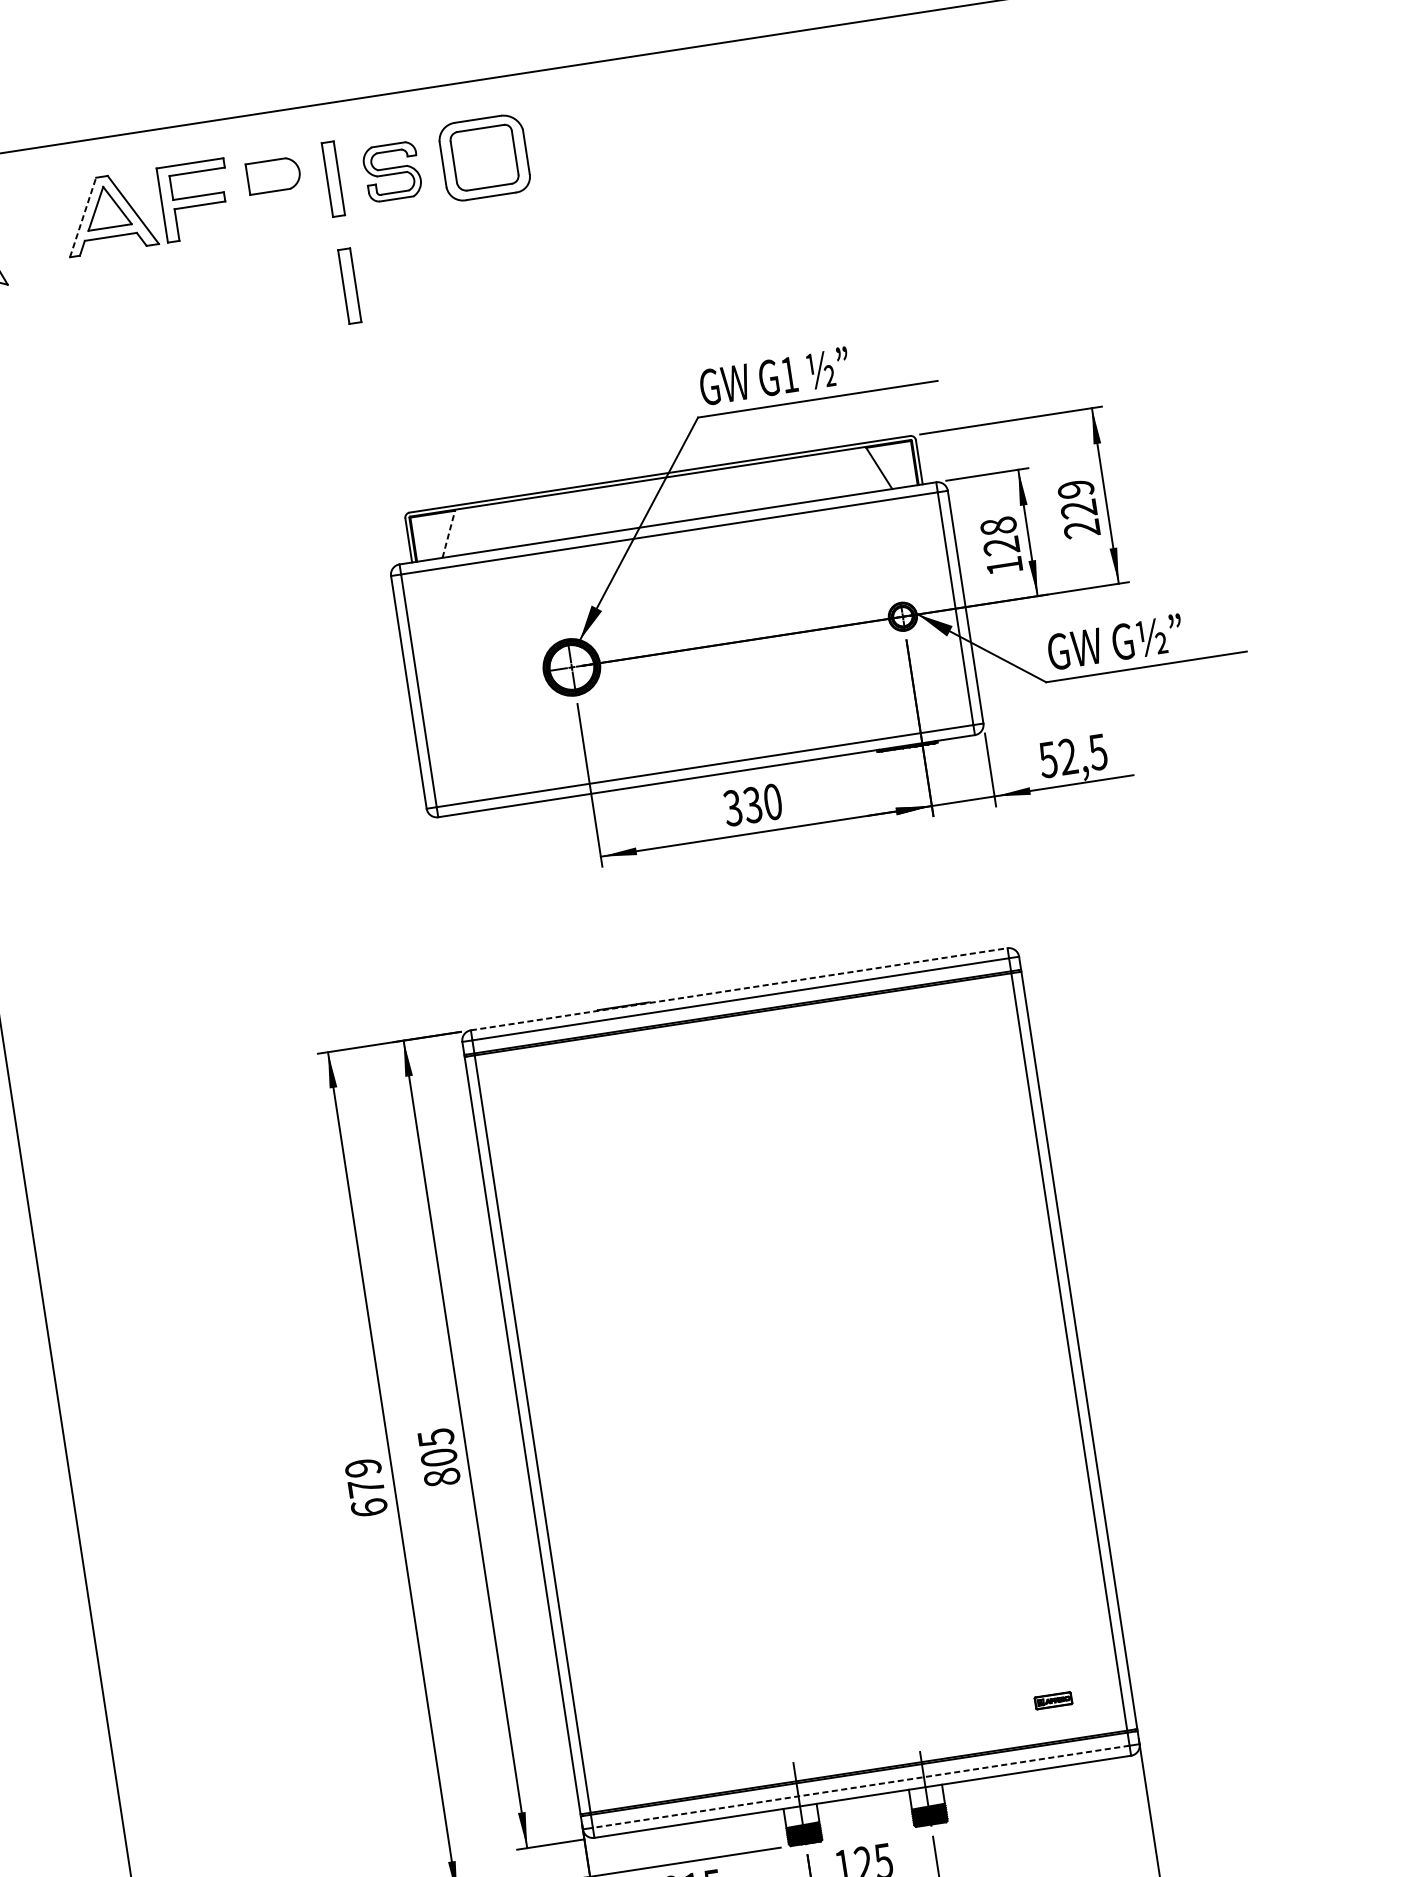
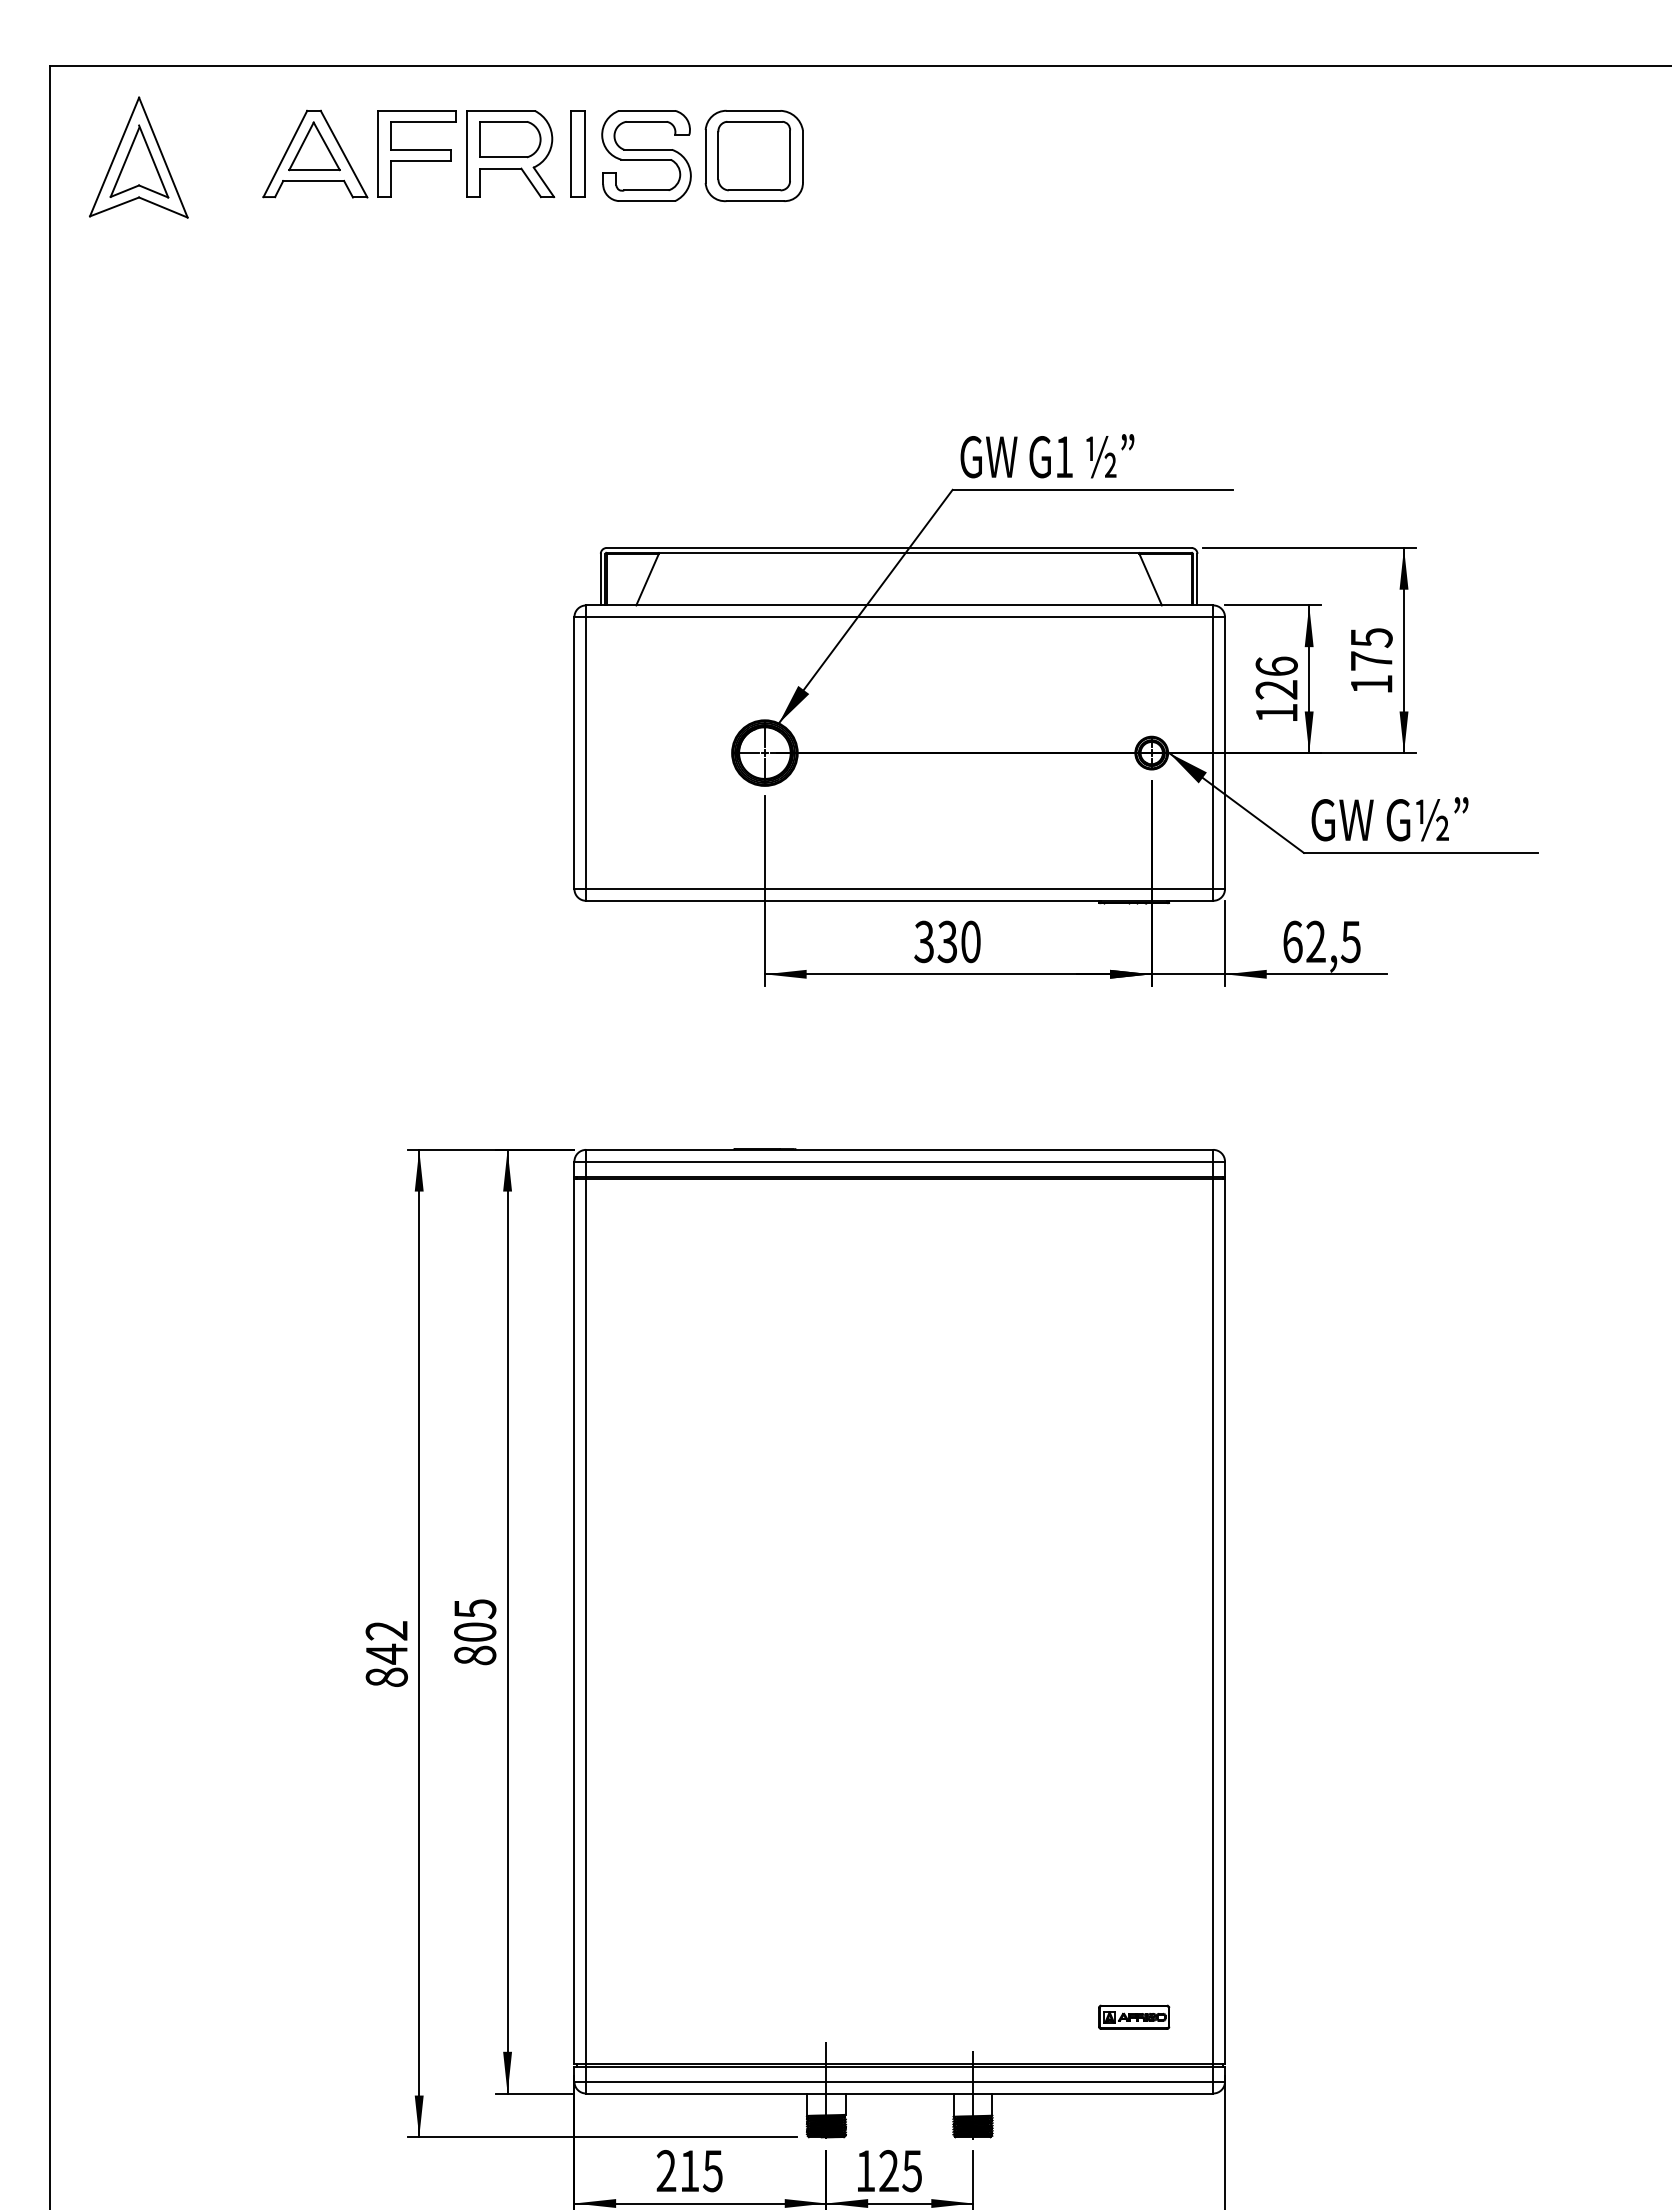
part: (392, 171) -> (646, 155), size x1.43
part: (275, 188) -> (510, 154), added
line: (83, 217) -> (285, 153), dashed -> solid
part: (349, 285) -> (577, 278), removed
text: (1078, 509) -> (1371, 661), 229 -> 175
text: (998, 526) -> (1276, 666), 128 -> 126
line: (448, 534) -> (647, 579), dashed -> solid
text: (1048, 759) -> (1292, 941), 52,5 -> 62,5
line: (738, 989) -> (899, 1149), dashed -> solid
text: (365, 1487) -> (386, 1653), 679 -> 842
part: (1053, 1700) -> (1134, 2016), size x1.67
line: (861, 1786) -> (899, 2081), dashed -> solid

